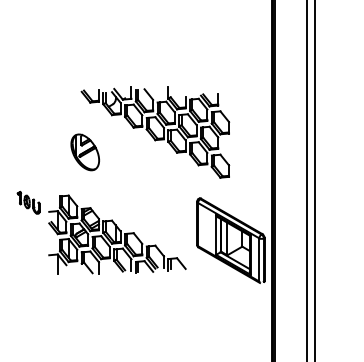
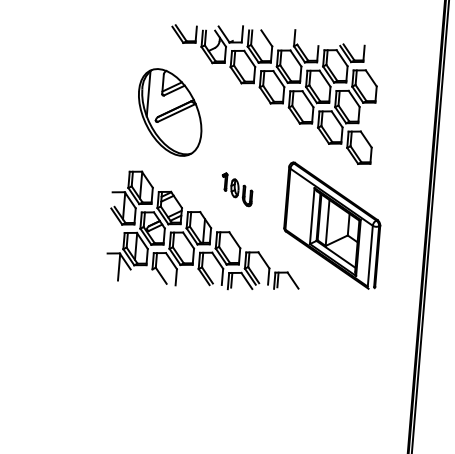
part: (85, 152) -> (170, 112), size x1.67
part: (28, 202) -> (236, 189), moved
part: (230, 240) -> (331, 225), moved

